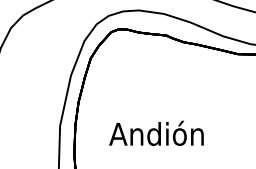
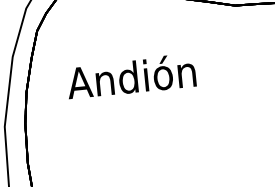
text: (156, 132) -> (131, 75), moved

